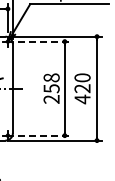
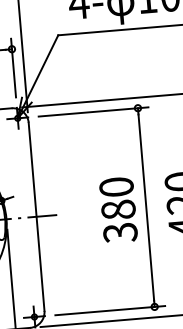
line: (43, 41) -> (92, 111), dashed -> solid
text: (51, 88) -> (118, 209), 258 -> 380
line: (43, 135) -> (109, 310), dashed -> solid

